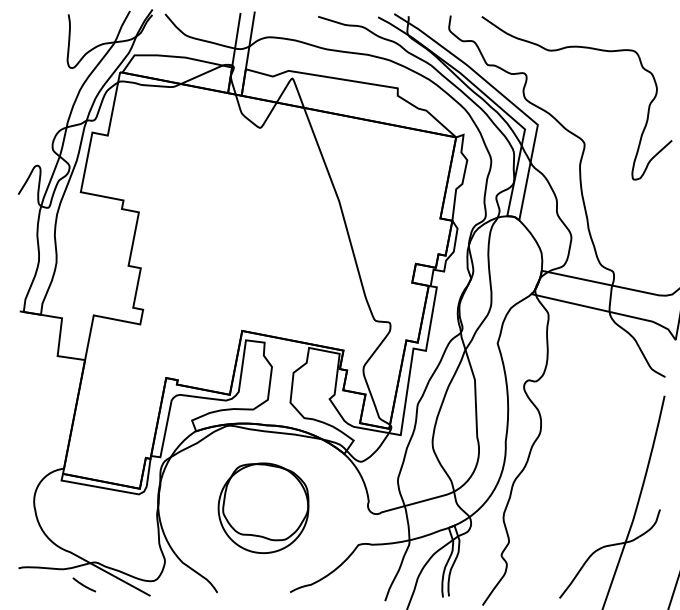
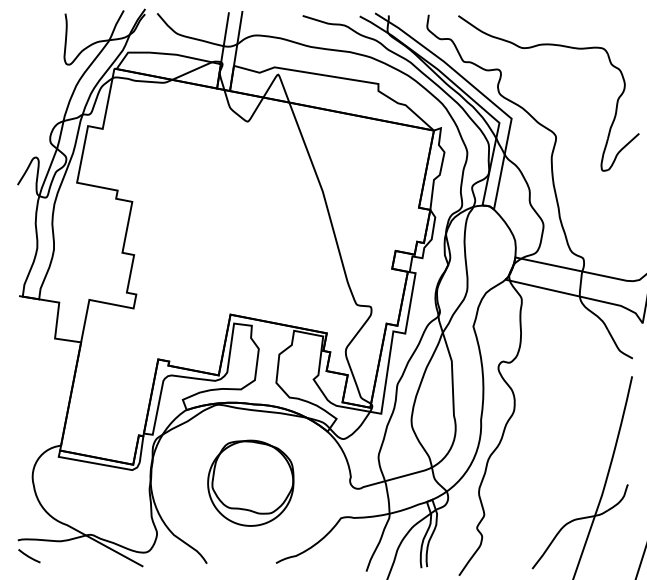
line: (84, 585) -> (29, 556), moved

